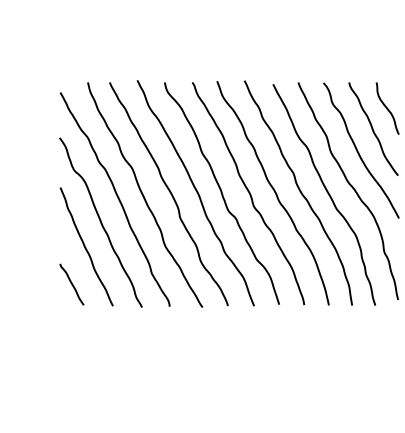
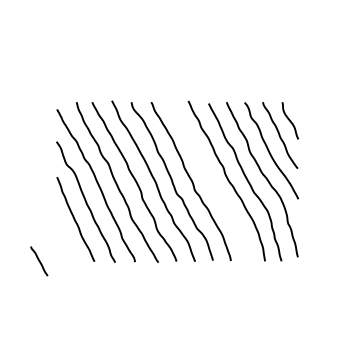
curve: (274, 193) -> (209, 181), removed
line: (72, 284) -> (39, 261), moved

